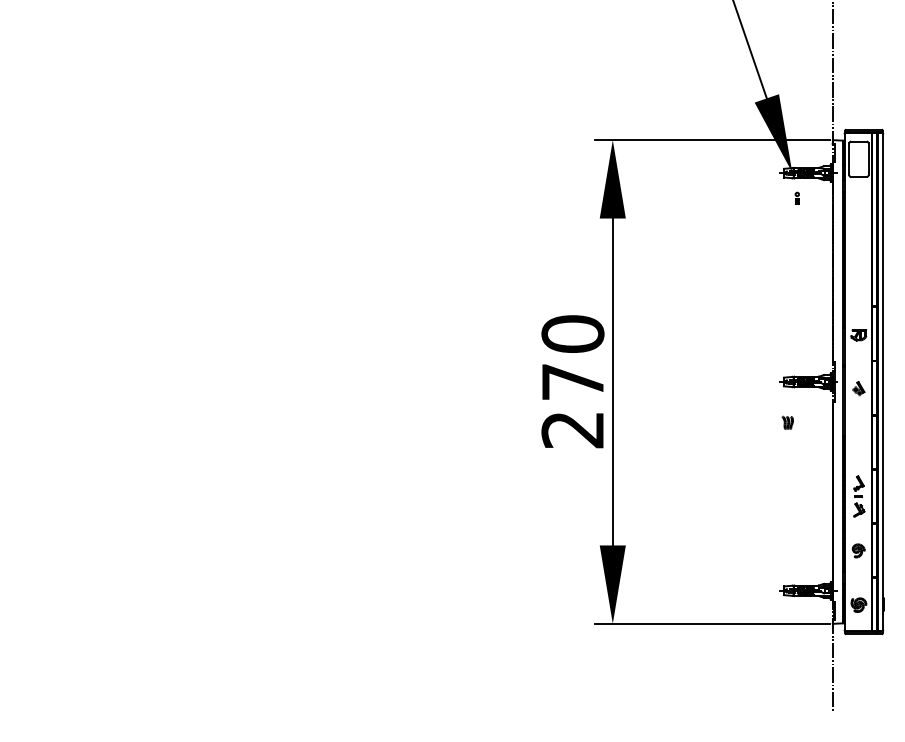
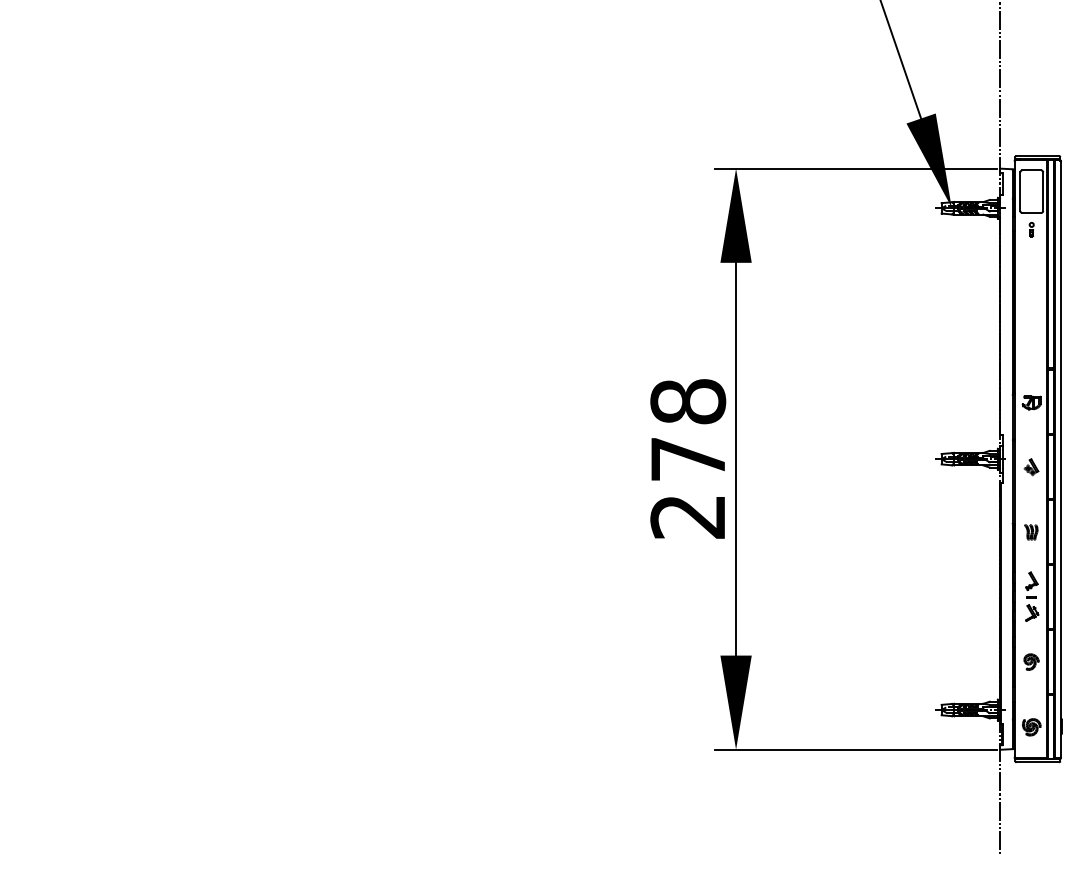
part: (797, 198) -> (1031, 229), moved
text: (572, 333) -> (687, 401), 270 -> 278
part: (787, 423) -> (1031, 532), moved

